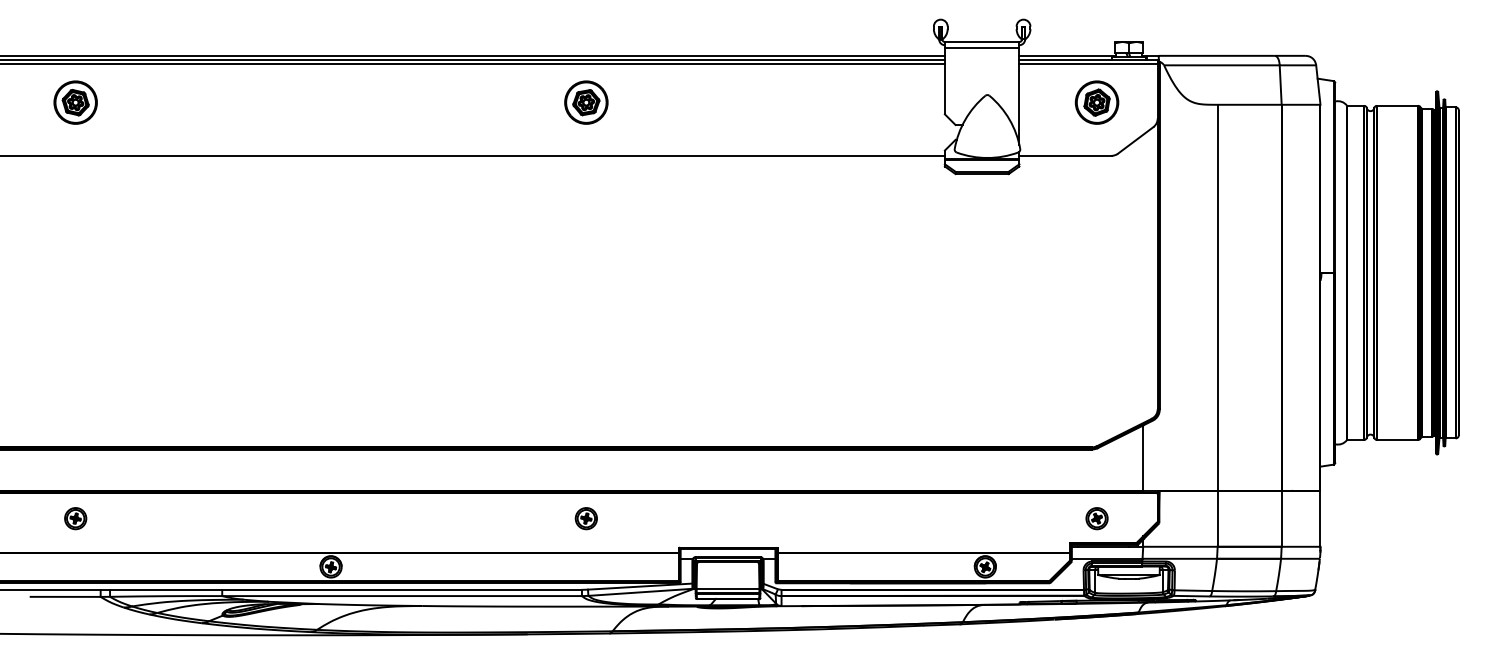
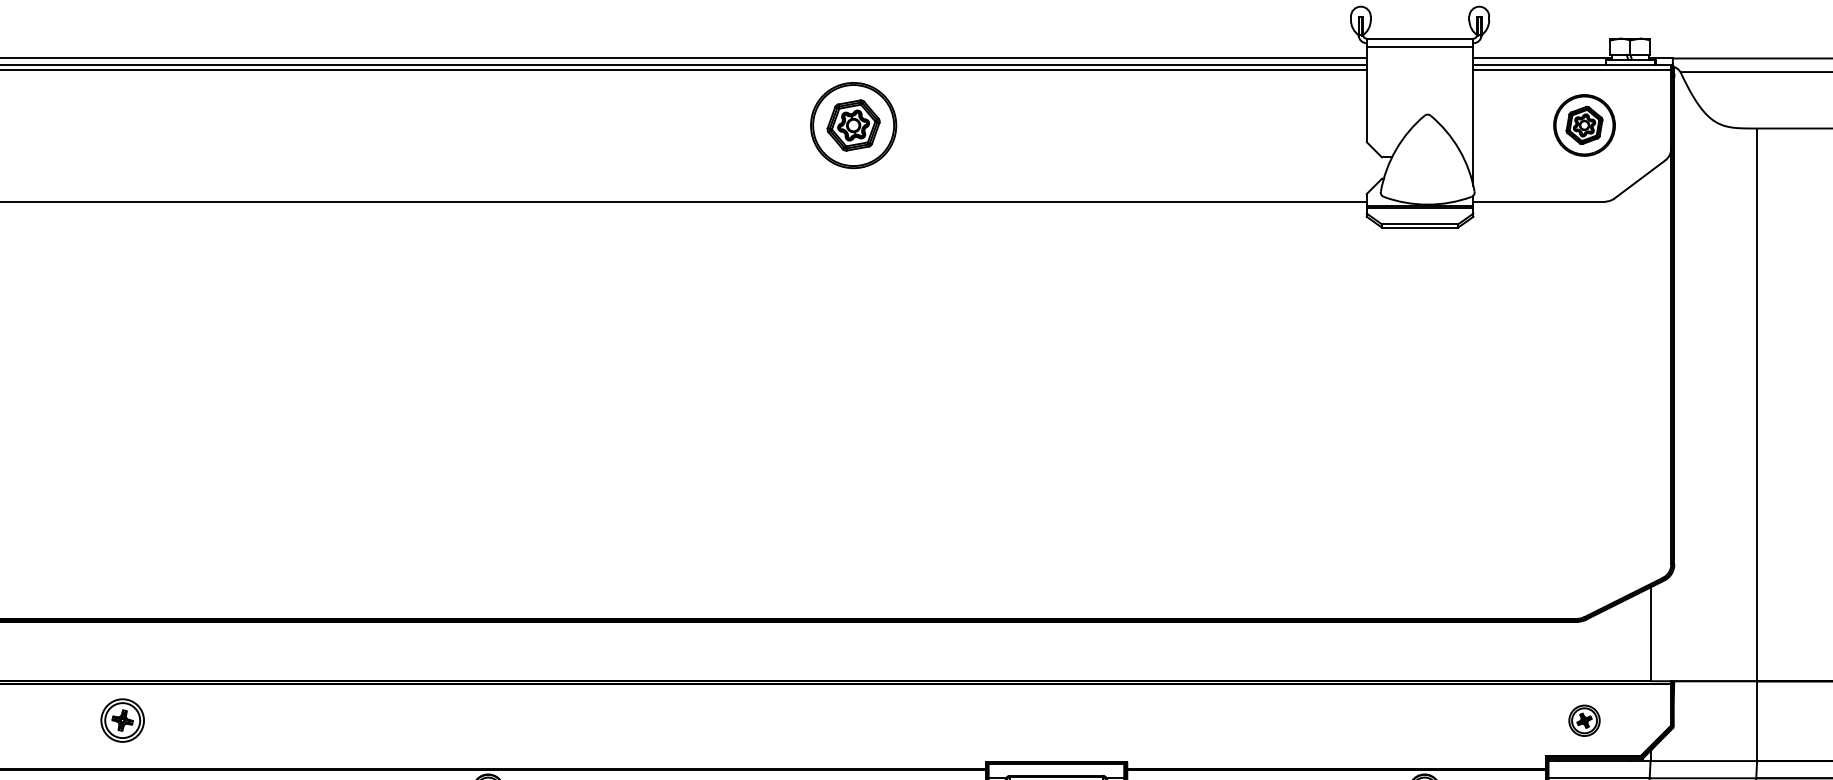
part: (75, 102) -> (122, 125), removed
part: (586, 102) -> (853, 125), size x1.4
part: (75, 518) -> (122, 720), size x1.4
part: (585, 518) -> (852, 720), removed

